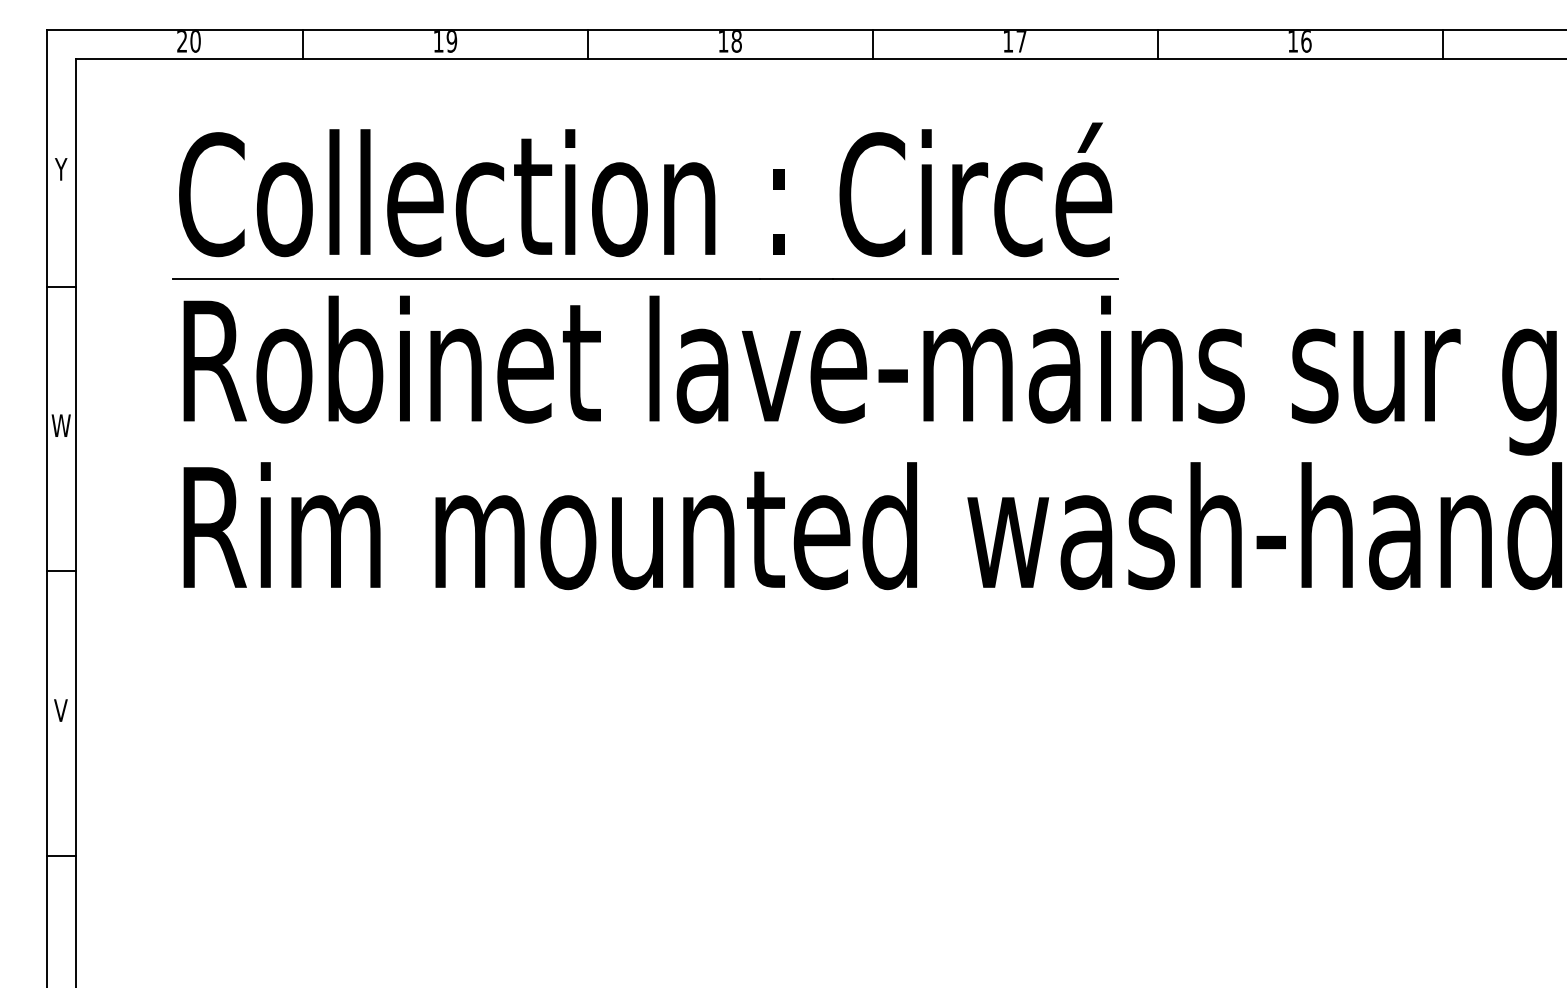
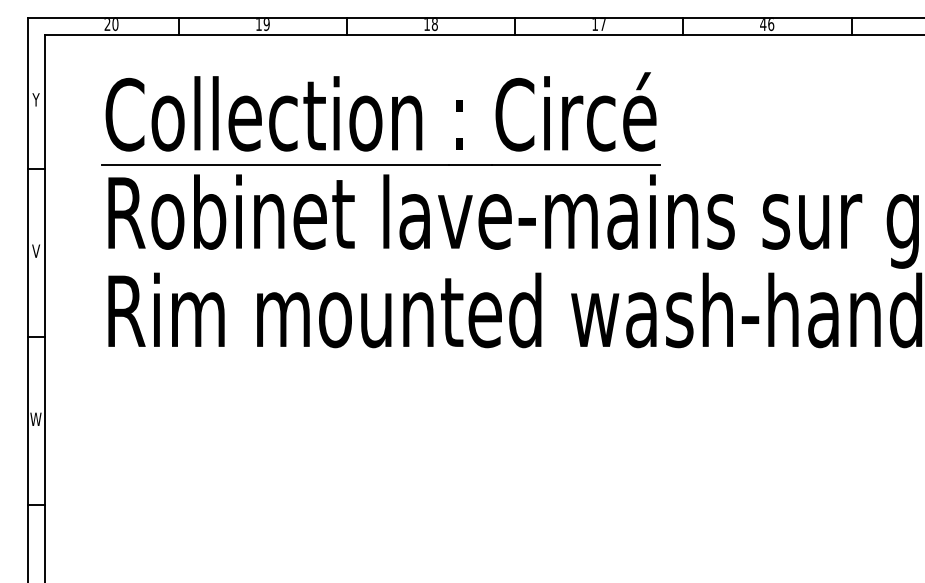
text: (1293, 41) -> (763, 24), 16 -> 46
text: (60, 424) -> (35, 250), W -> V
text: (60, 709) -> (35, 418), V -> W

